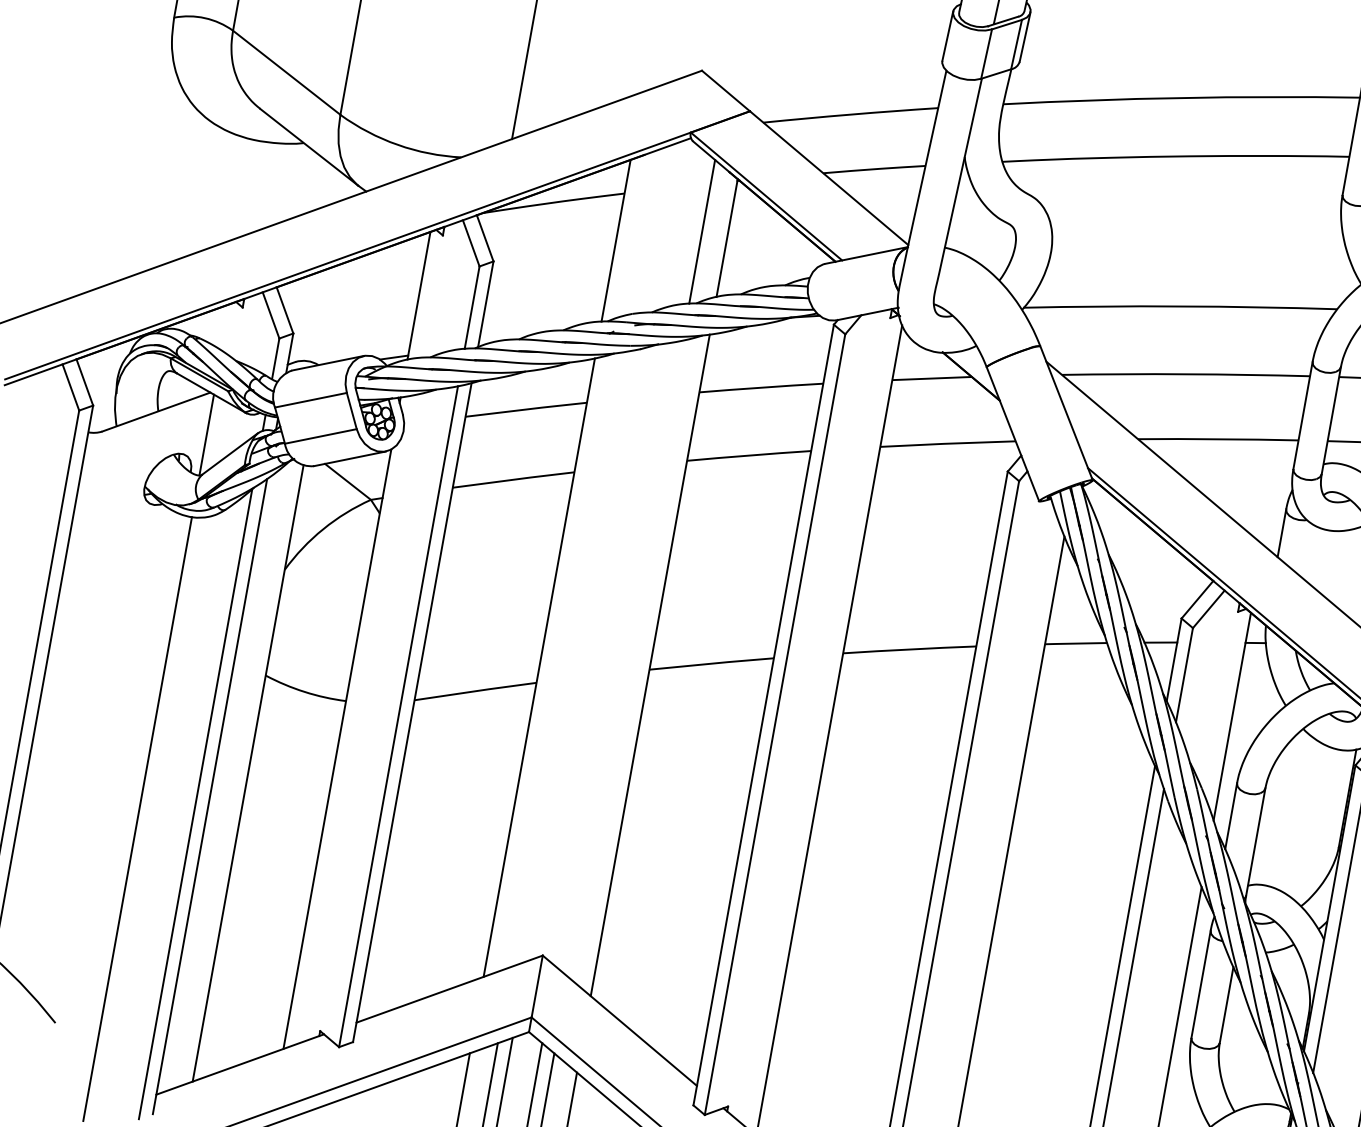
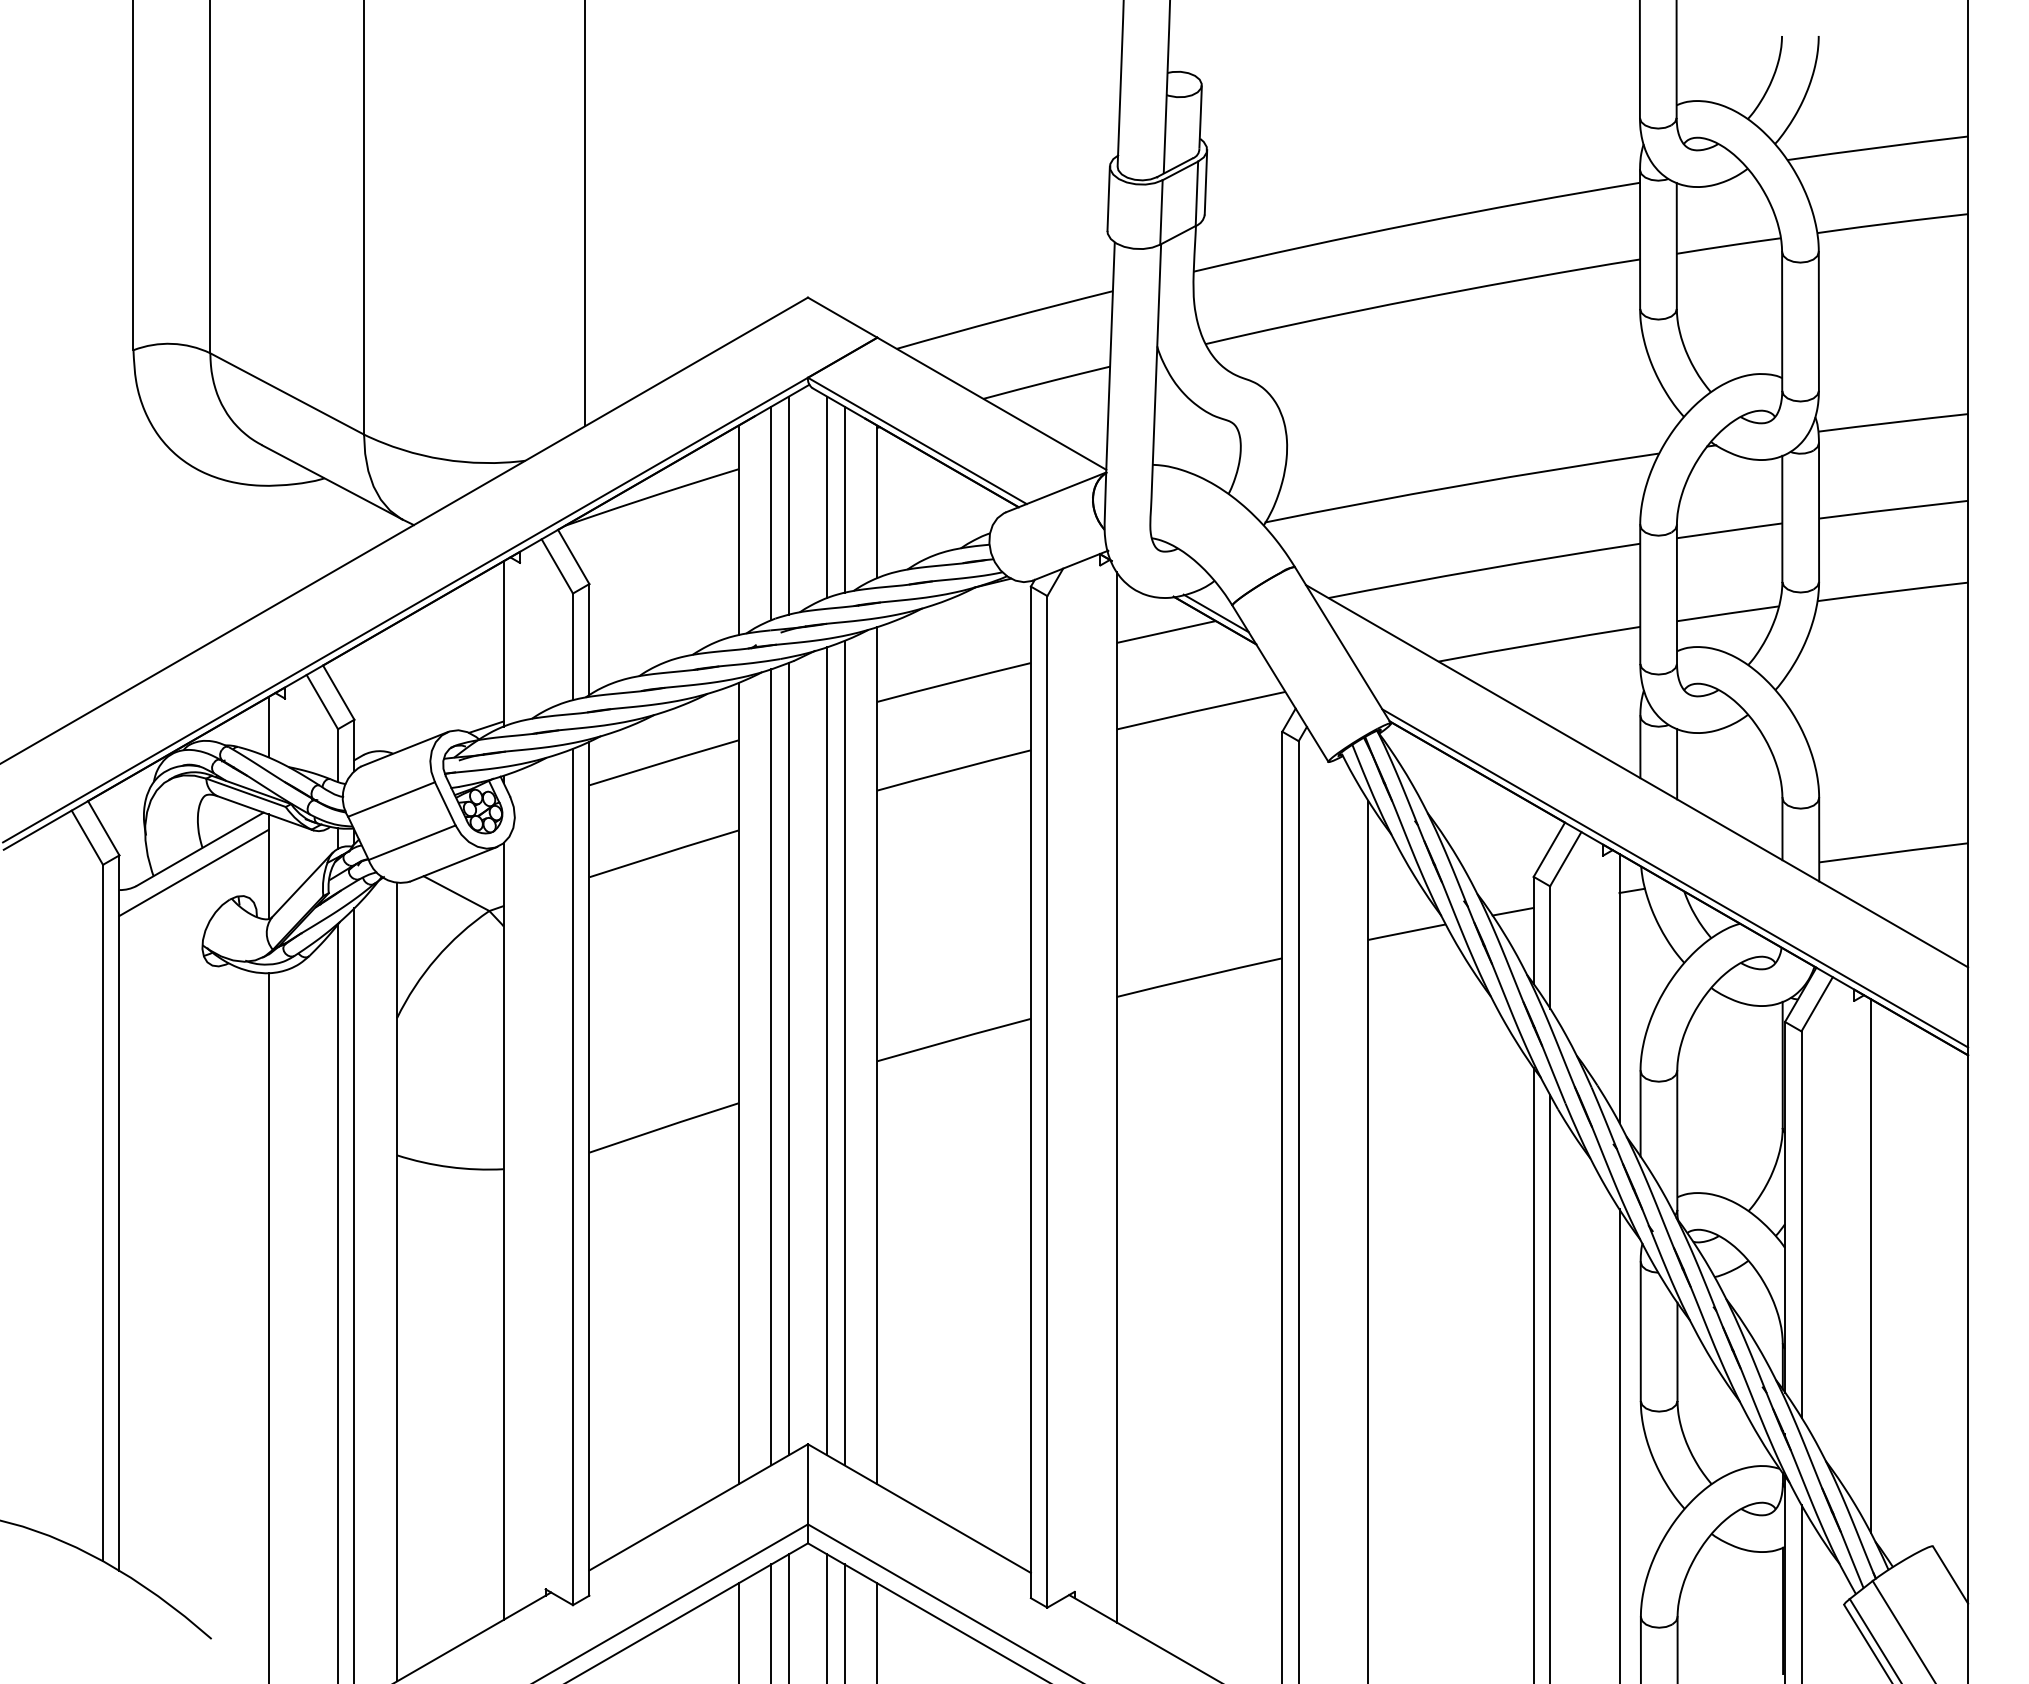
line: (689, 227) -> (827, 497), added
line: (658, 228) -> (788, 505), added
line: (643, 232) -> (771, 513), added
line: (226, 326) -> (268, 726), added
line: (972, 371) -> (1215, 613), added
line: (147, 429) -> (193, 872), added
line: (1308, 550) -> (1677, 763), added
line: (581, 655) -> (788, 1058), added
line: (612, 655) -> (827, 1051), added
line: (625, 658) -> (844, 1052), added
line: (566, 659) -> (771, 1067), added

